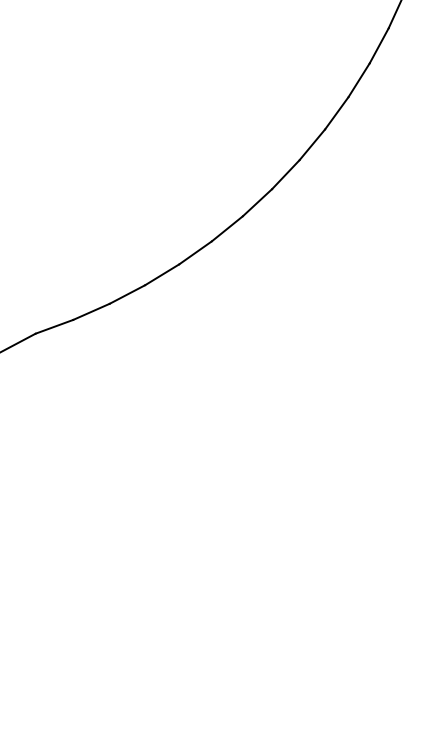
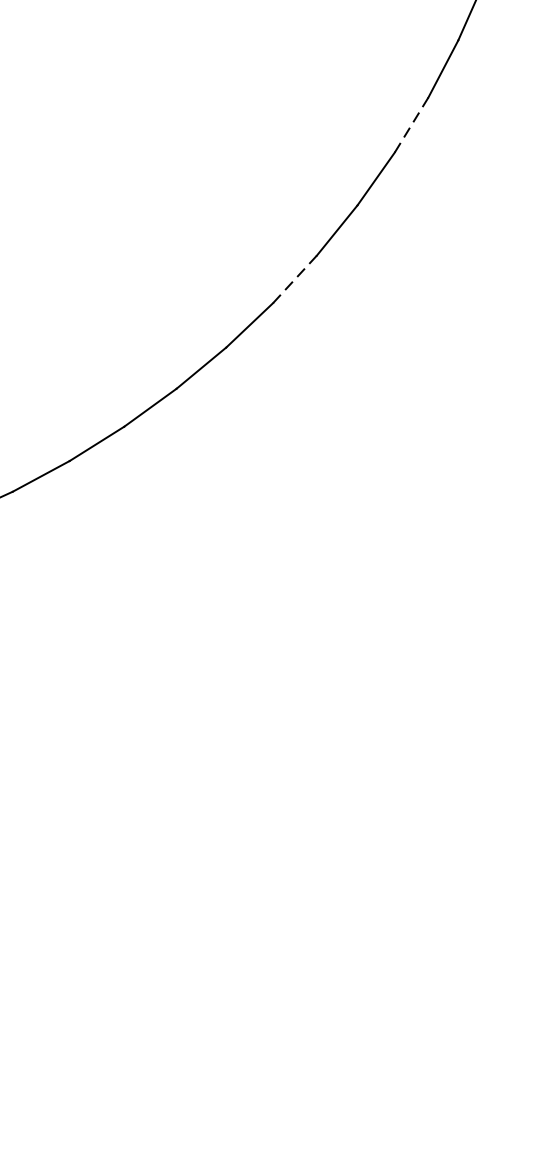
line: (336, 113) -> (411, 125), solid -> dashed
line: (257, 202) -> (295, 278), solid -> dashed

